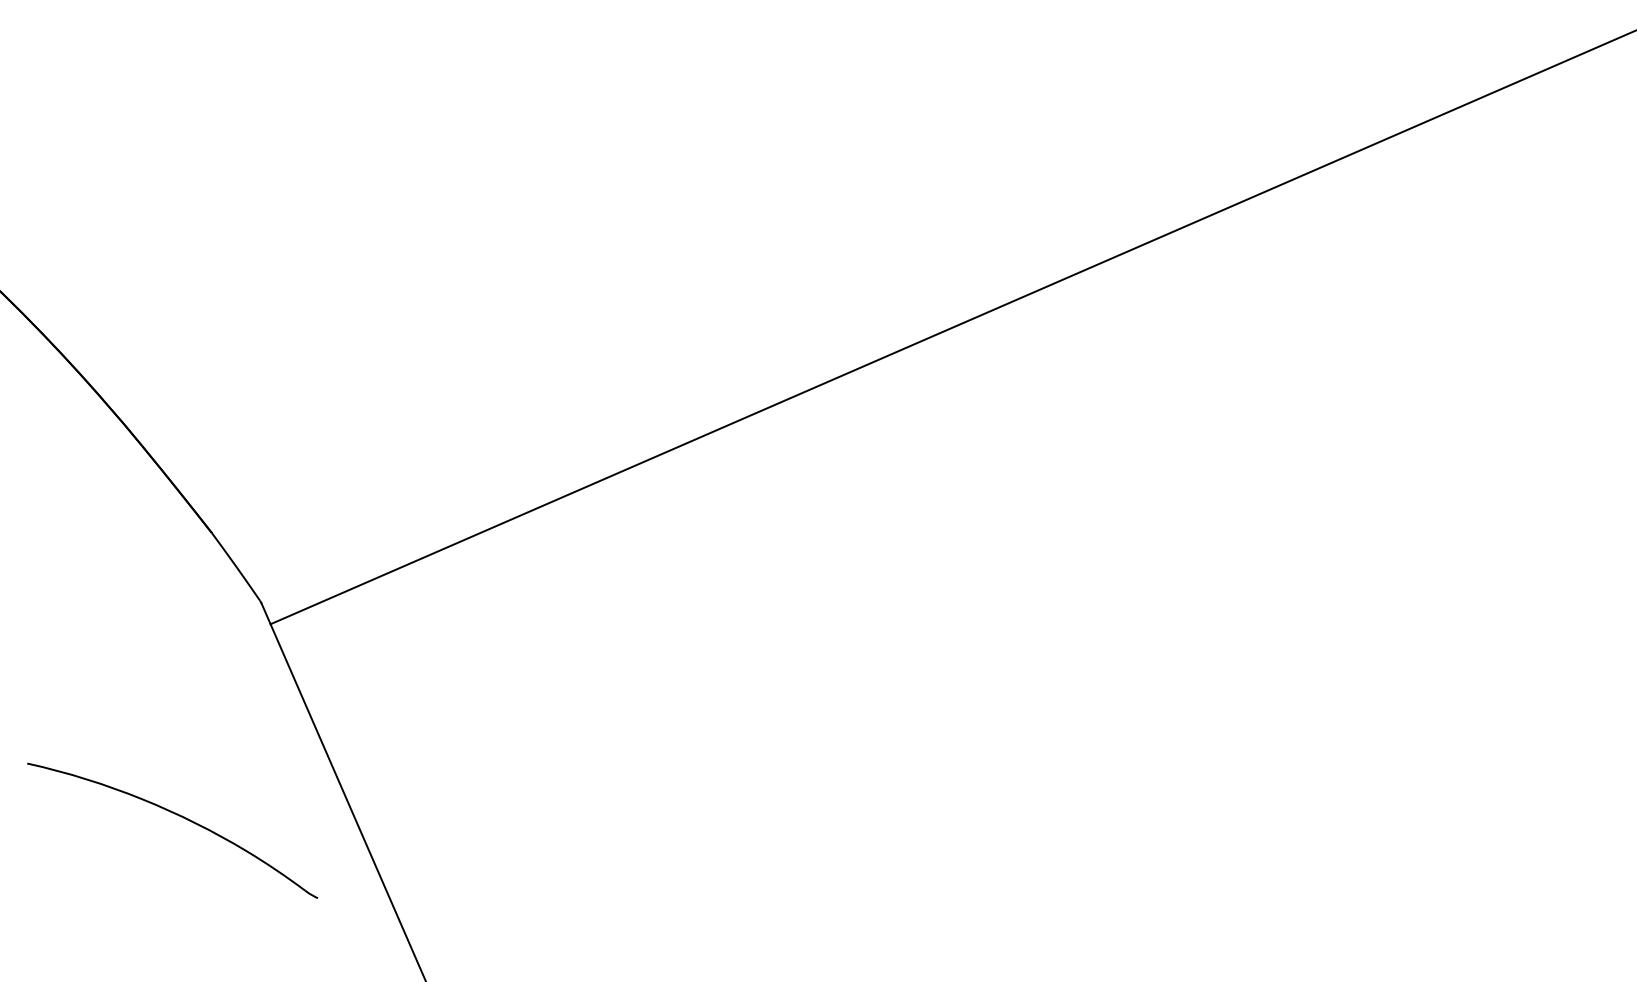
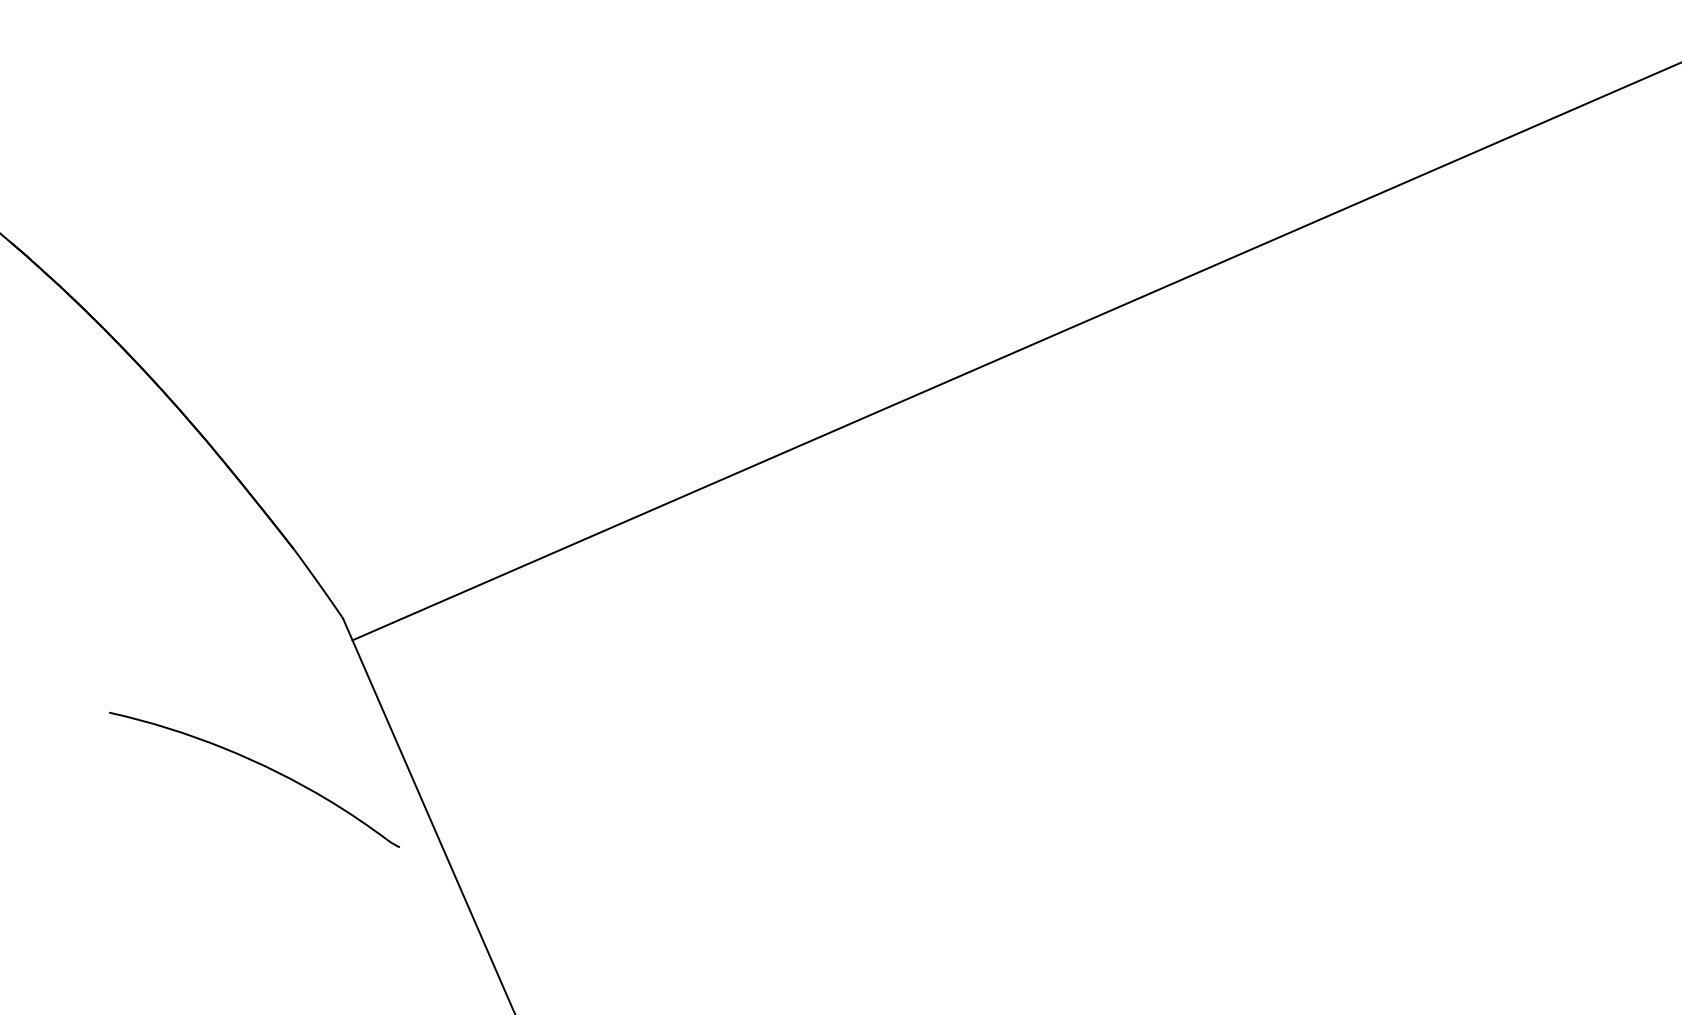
part: (178, 816) -> (260, 765), moved

